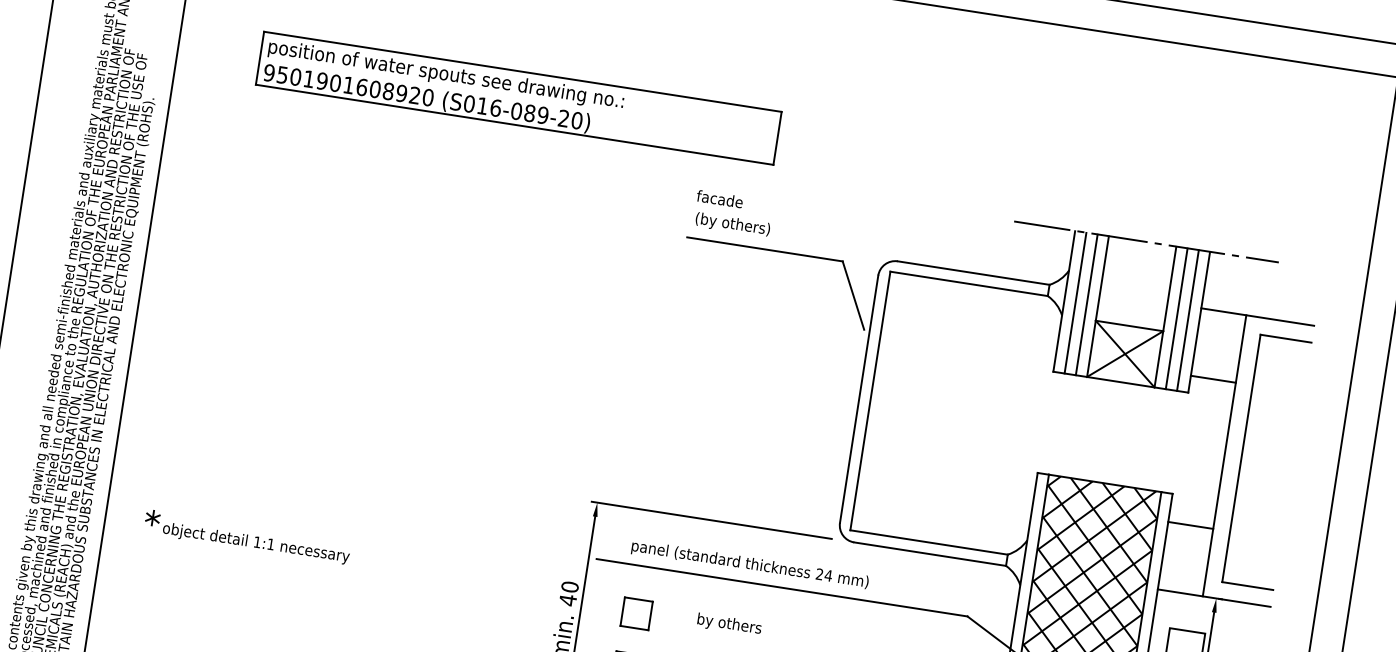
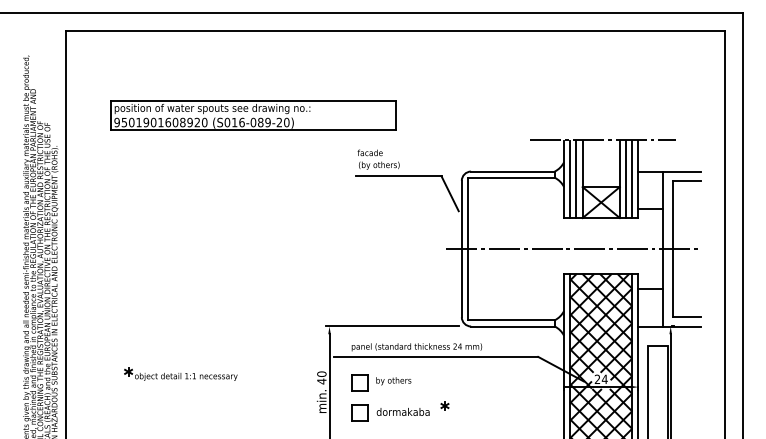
line: (1061, 431) -> (573, 249), added
part: (246, 535) -> (180, 373), moved
text: (728, 625) -> (393, 381), moved

